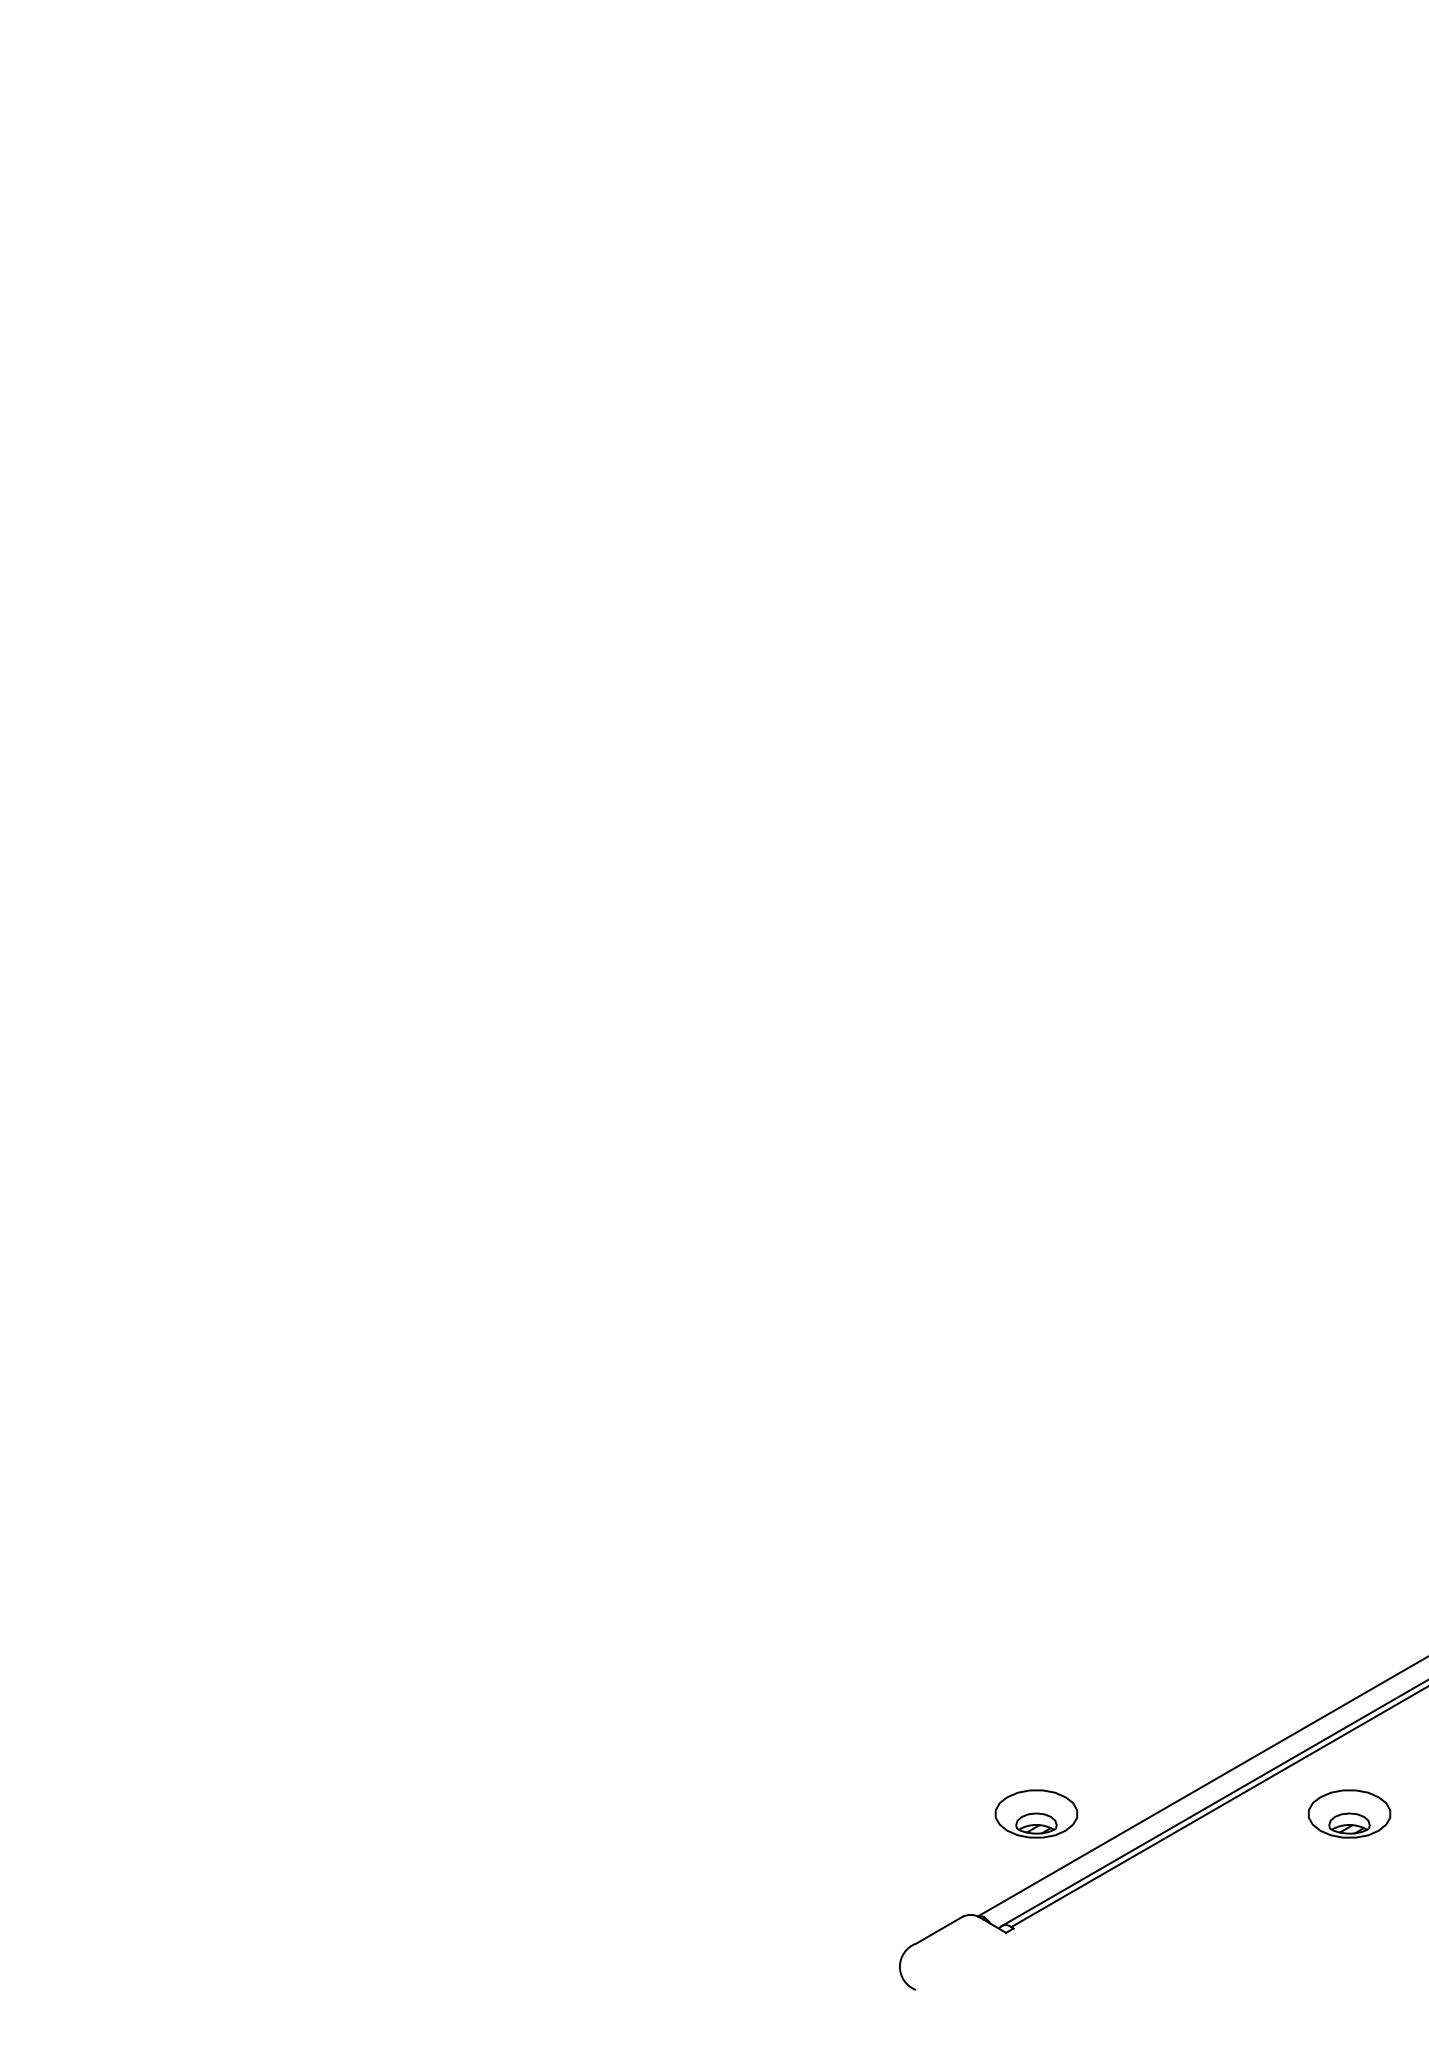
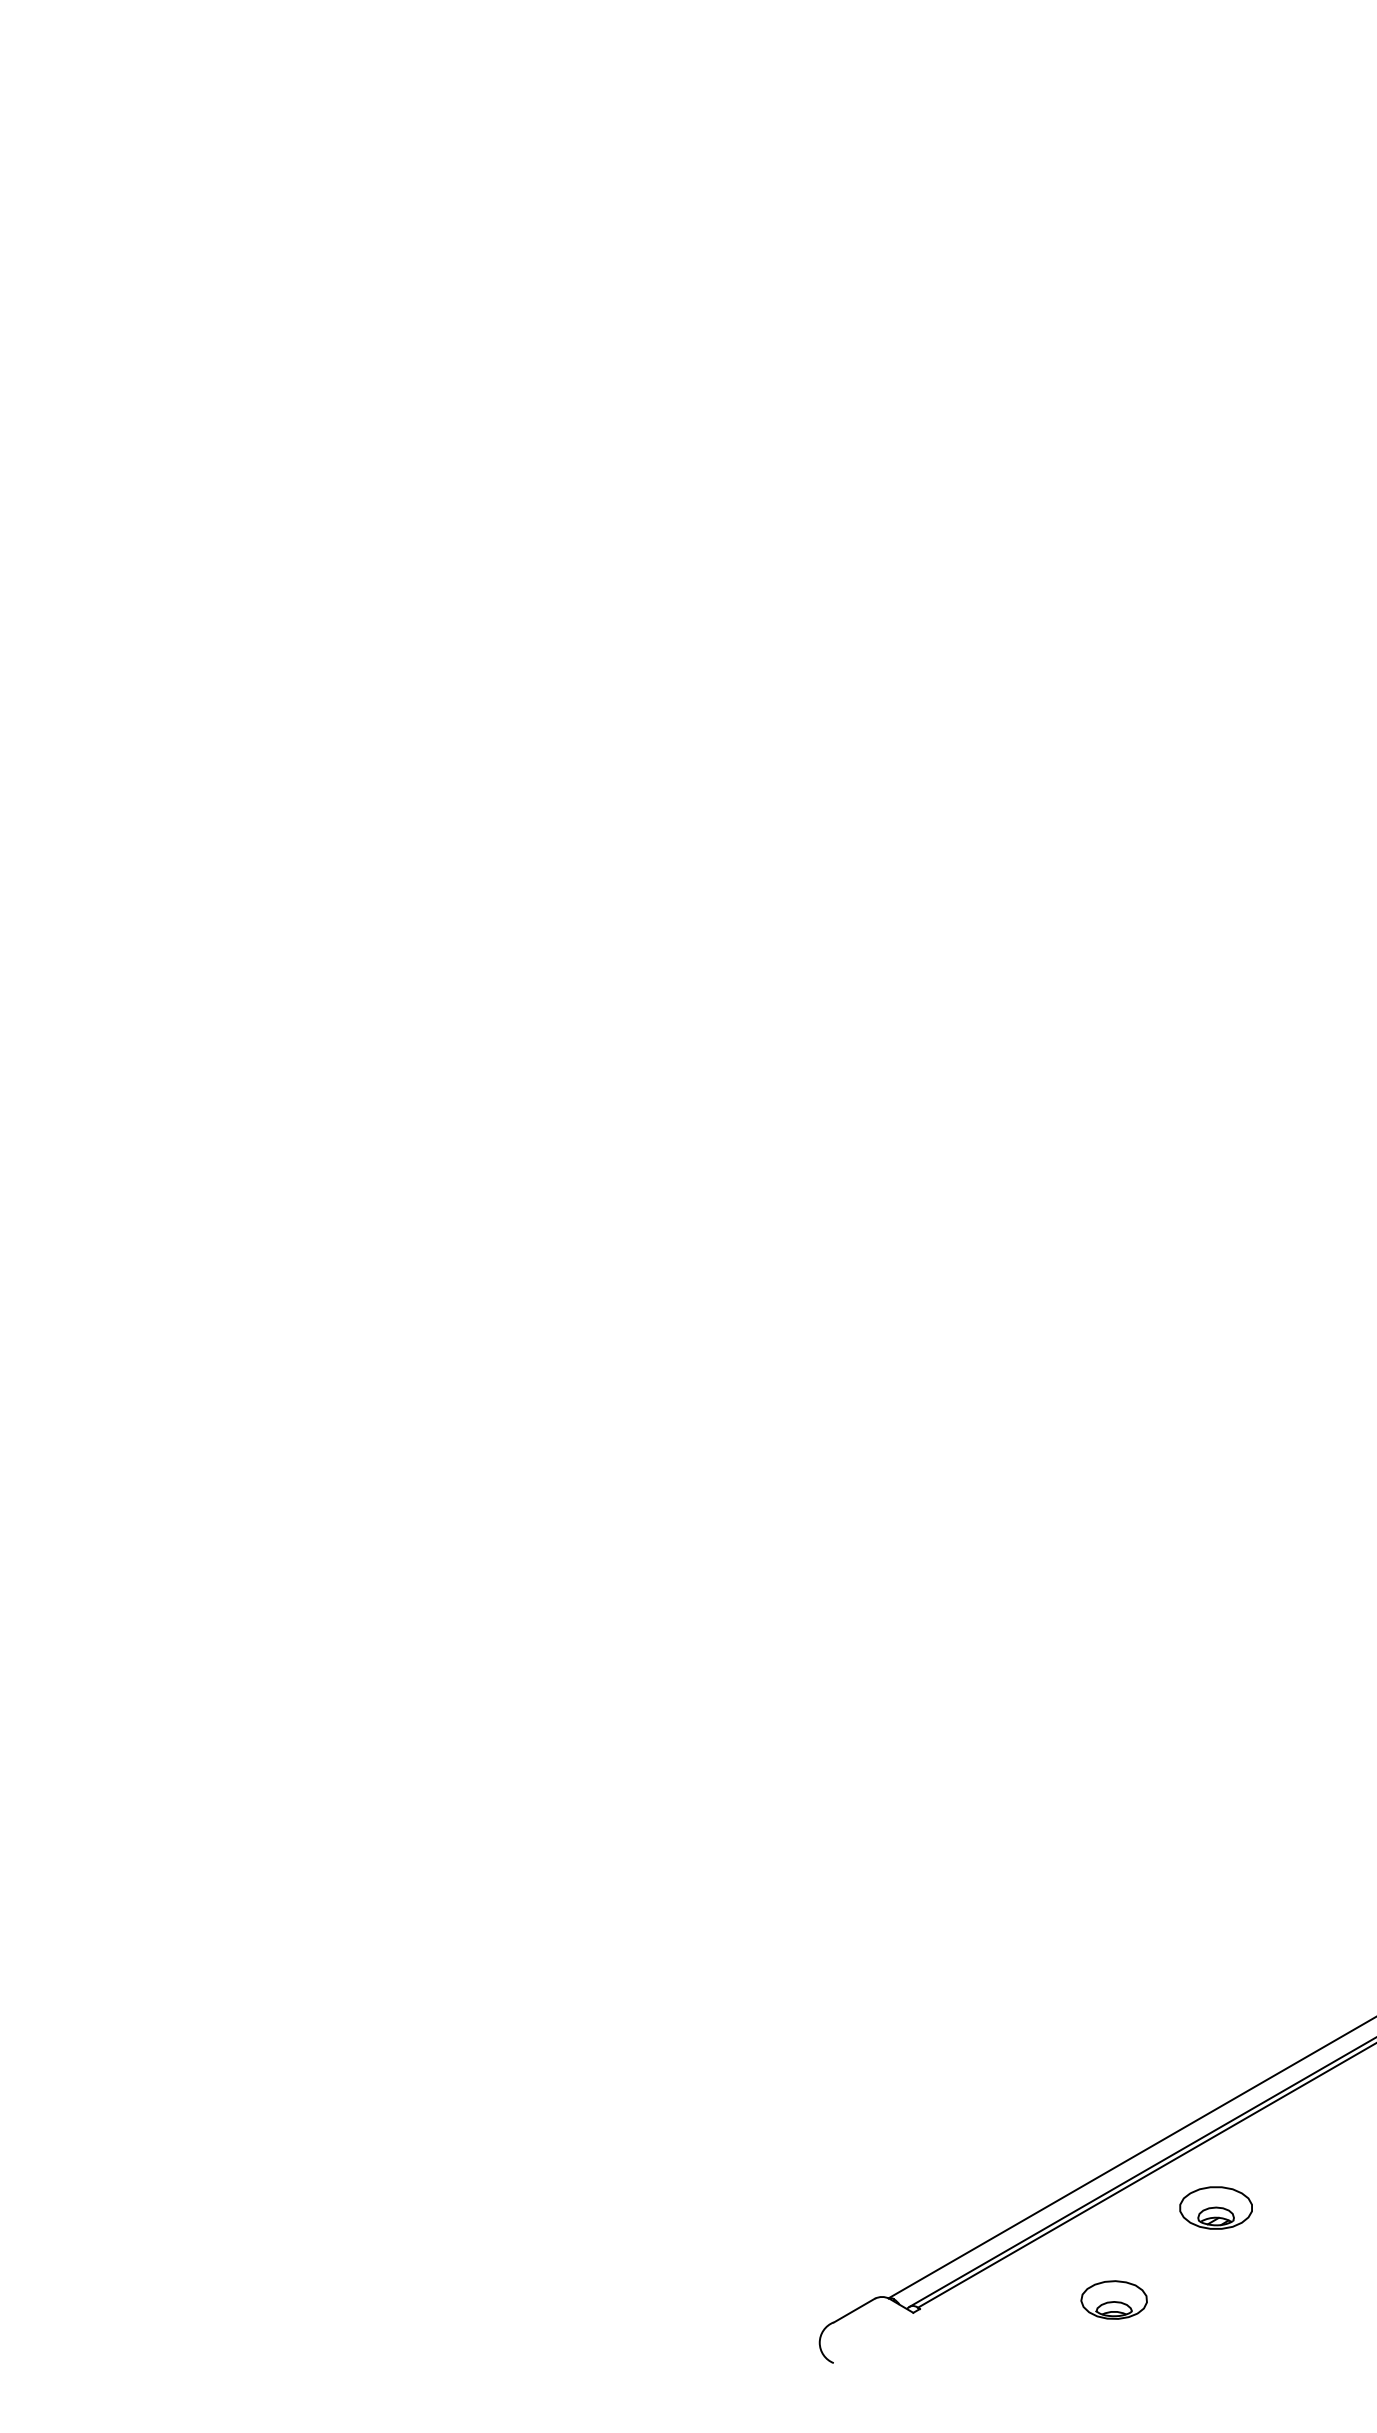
part: (1035, 1813) -> (939, 2207), removed
part: (1233, 1917) -> (1113, 2299), added

